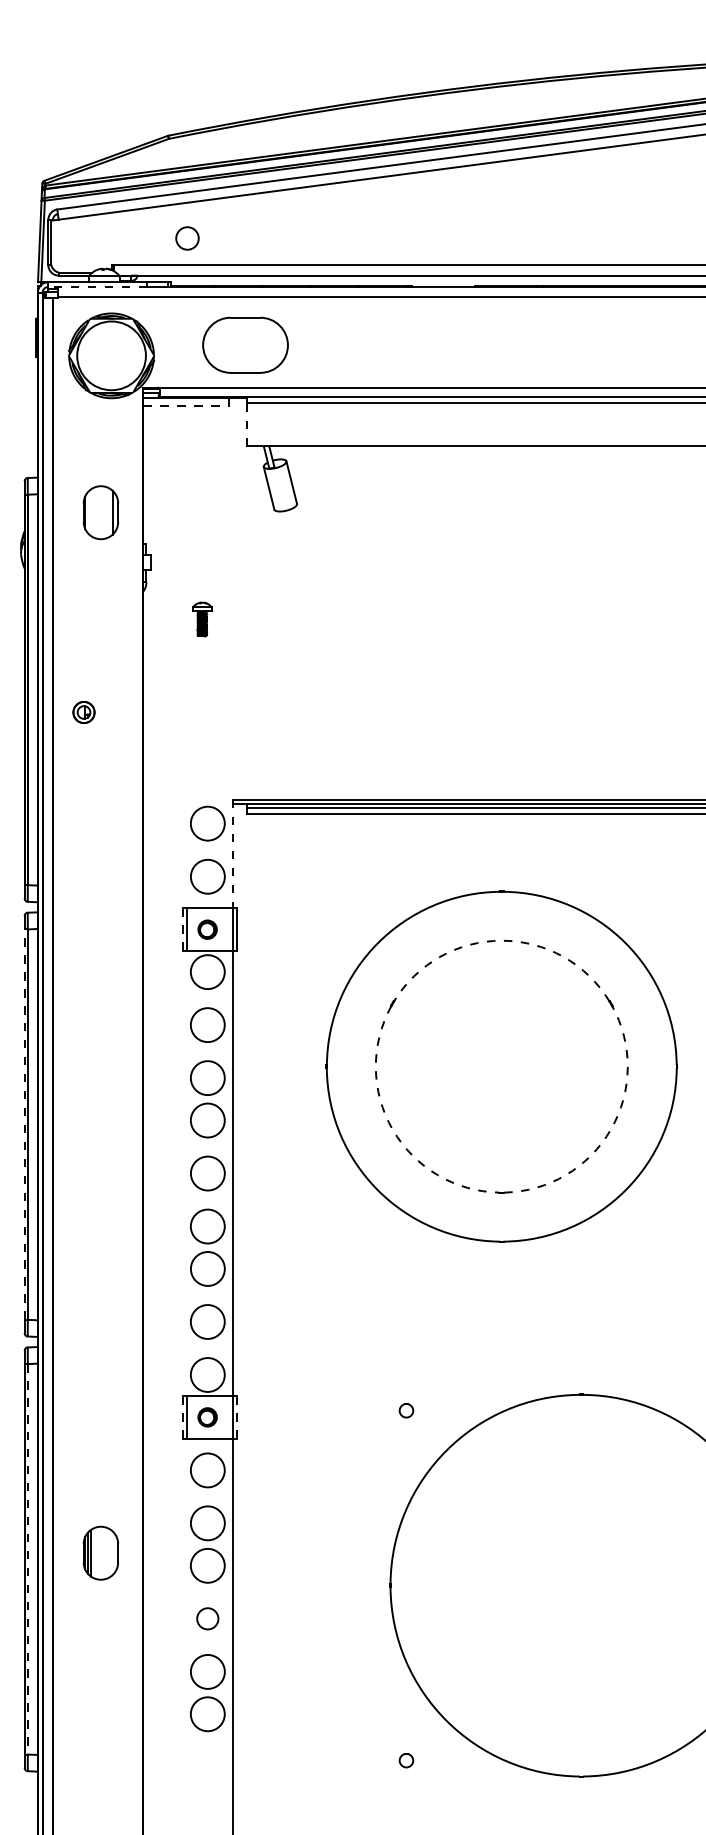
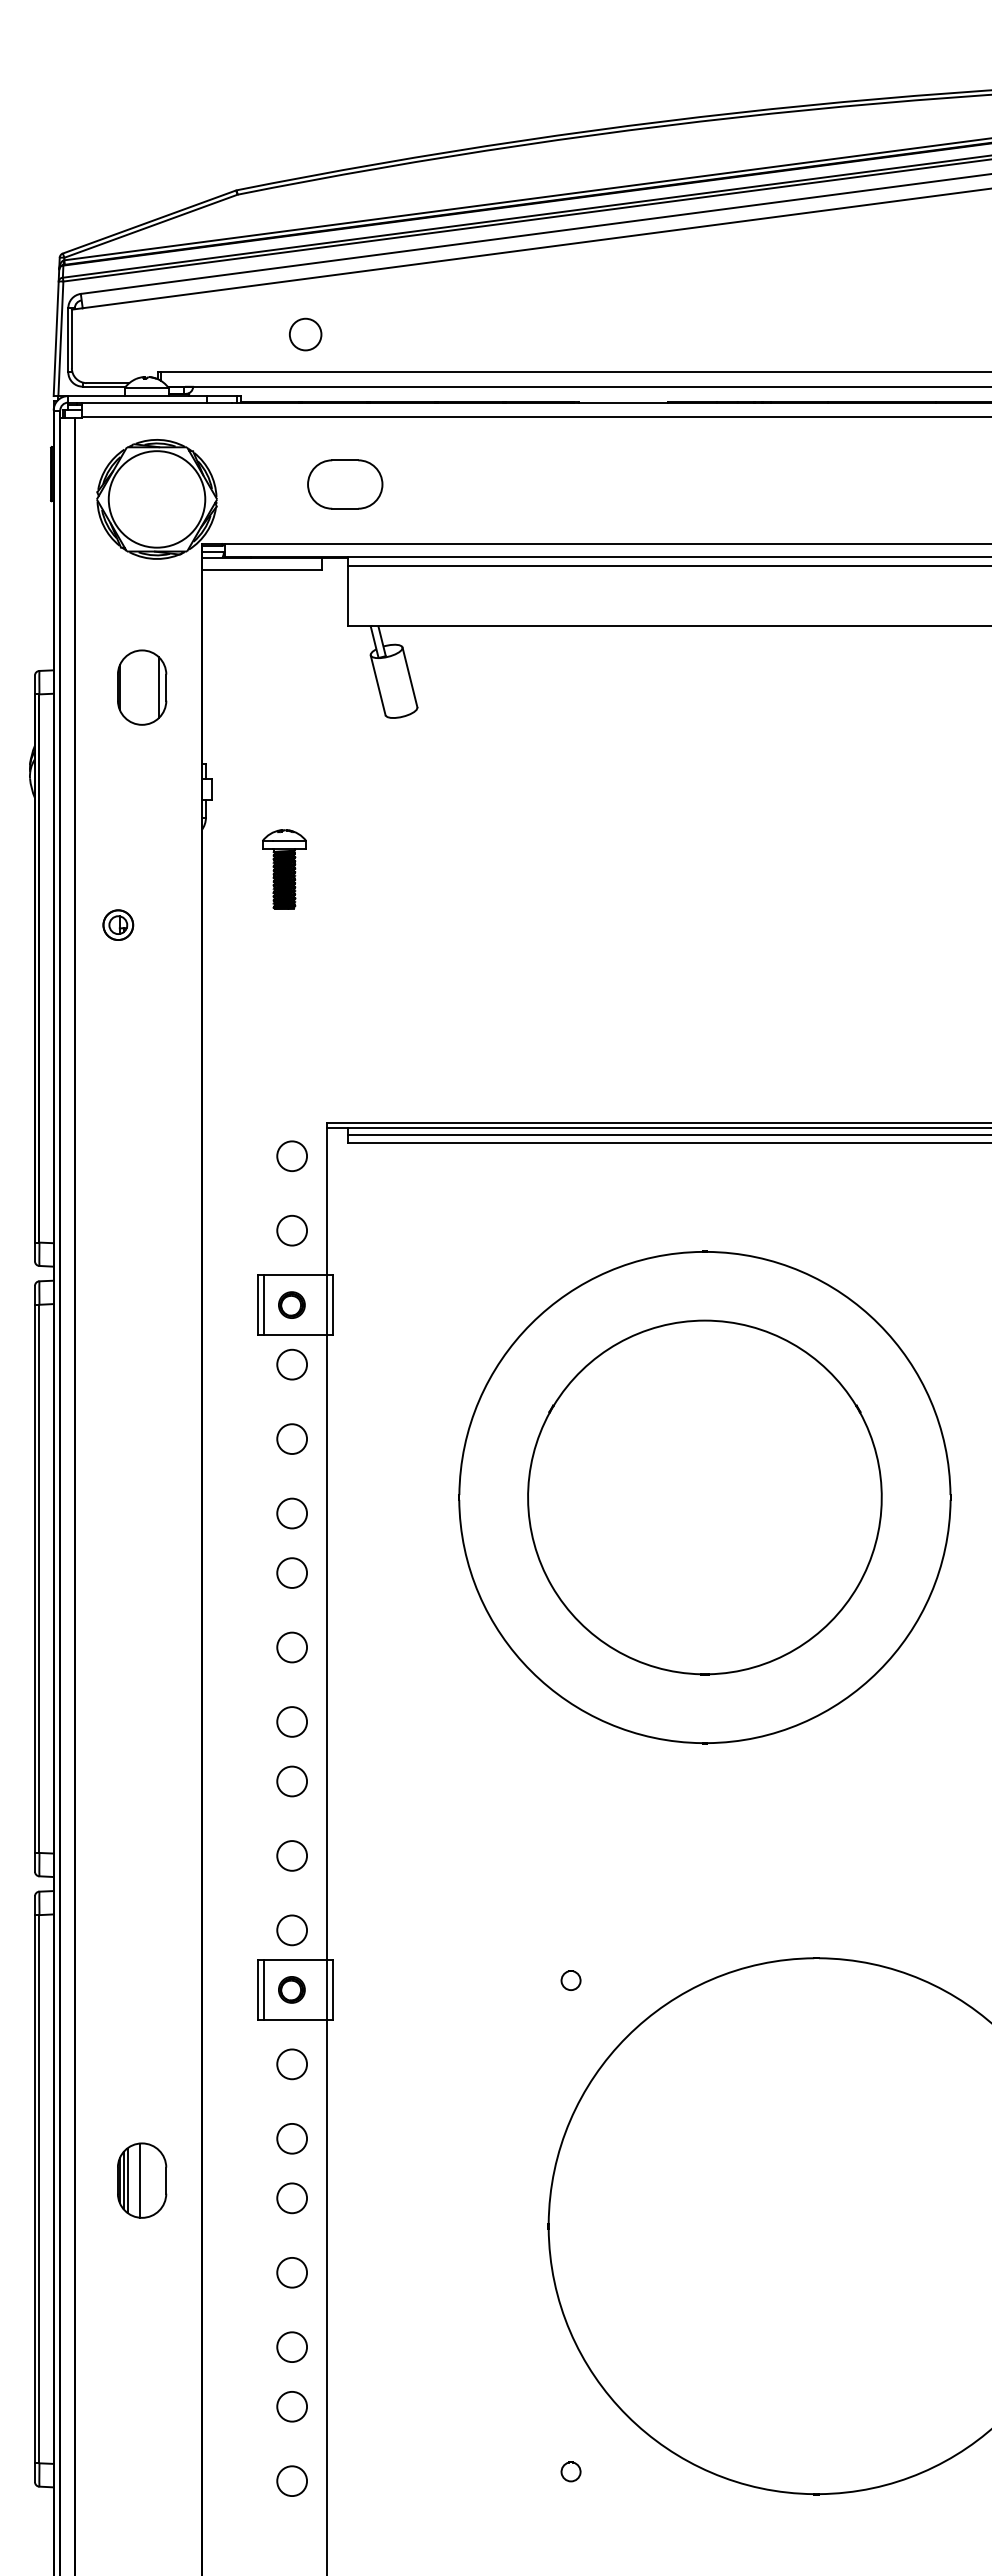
circle: (187, 238) -> (305, 334), moved
line: (96, 286) -> (136, 402), dashed -> solid
part: (245, 345) -> (345, 484), size x0.62
line: (186, 406) -> (262, 570), dashed -> solid
line: (247, 425) -> (347, 596), dashed -> solid
part: (101, 512) -> (142, 687), moved
part: (202, 619) -> (284, 869), size x1.67
part: (84, 712) -> (118, 924), moved
circle: (208, 823) -> (292, 1156), size x0.62
line: (232, 854) -> (327, 1199), dashed -> solid
circle: (207, 876) -> (291, 1230), size x0.62
line: (183, 929) -> (257, 1305), dashed -> solid
arc: (501, 940) -> (704, 1320), dashed -> solid
circle: (208, 971) -> (292, 1364), size x0.62
circle: (208, 1025) -> (292, 1439), size x0.62
circle: (208, 1078) -> (292, 1513), size x0.62
circle: (208, 1120) -> (292, 1572), size x0.62
line: (24, 1124) -> (34, 1578), dashed -> solid
arc: (392, 1129) -> (551, 1585), dashed -> solid
arc: (611, 1129) -> (858, 1585), dashed -> solid
circle: (207, 1173) -> (291, 1647), size x0.62
circle: (208, 1226) -> (292, 1721), size x0.62
circle: (207, 1268) -> (291, 1781), size x0.62
circle: (208, 1321) -> (292, 1855), size x0.62
circle: (208, 1375) -> (292, 1930), size x0.62
line: (183, 1417) -> (257, 1989), dashed -> solid
line: (236, 1417) -> (332, 1989), dashed -> solid
circle: (208, 1470) -> (292, 2064), size x0.62
circle: (207, 1523) -> (291, 2138), size x0.62
line: (99, 1553) -> (140, 2180), added
line: (27, 1559) -> (39, 2189), dashed -> solid
circle: (208, 1565) -> (292, 2198), size x0.62
circle: (207, 1671) -> (291, 2346), size x0.62
circle: (208, 1714) -> (292, 2406), size x0.62
circle: (207, 1766) -> (291, 2480), added

